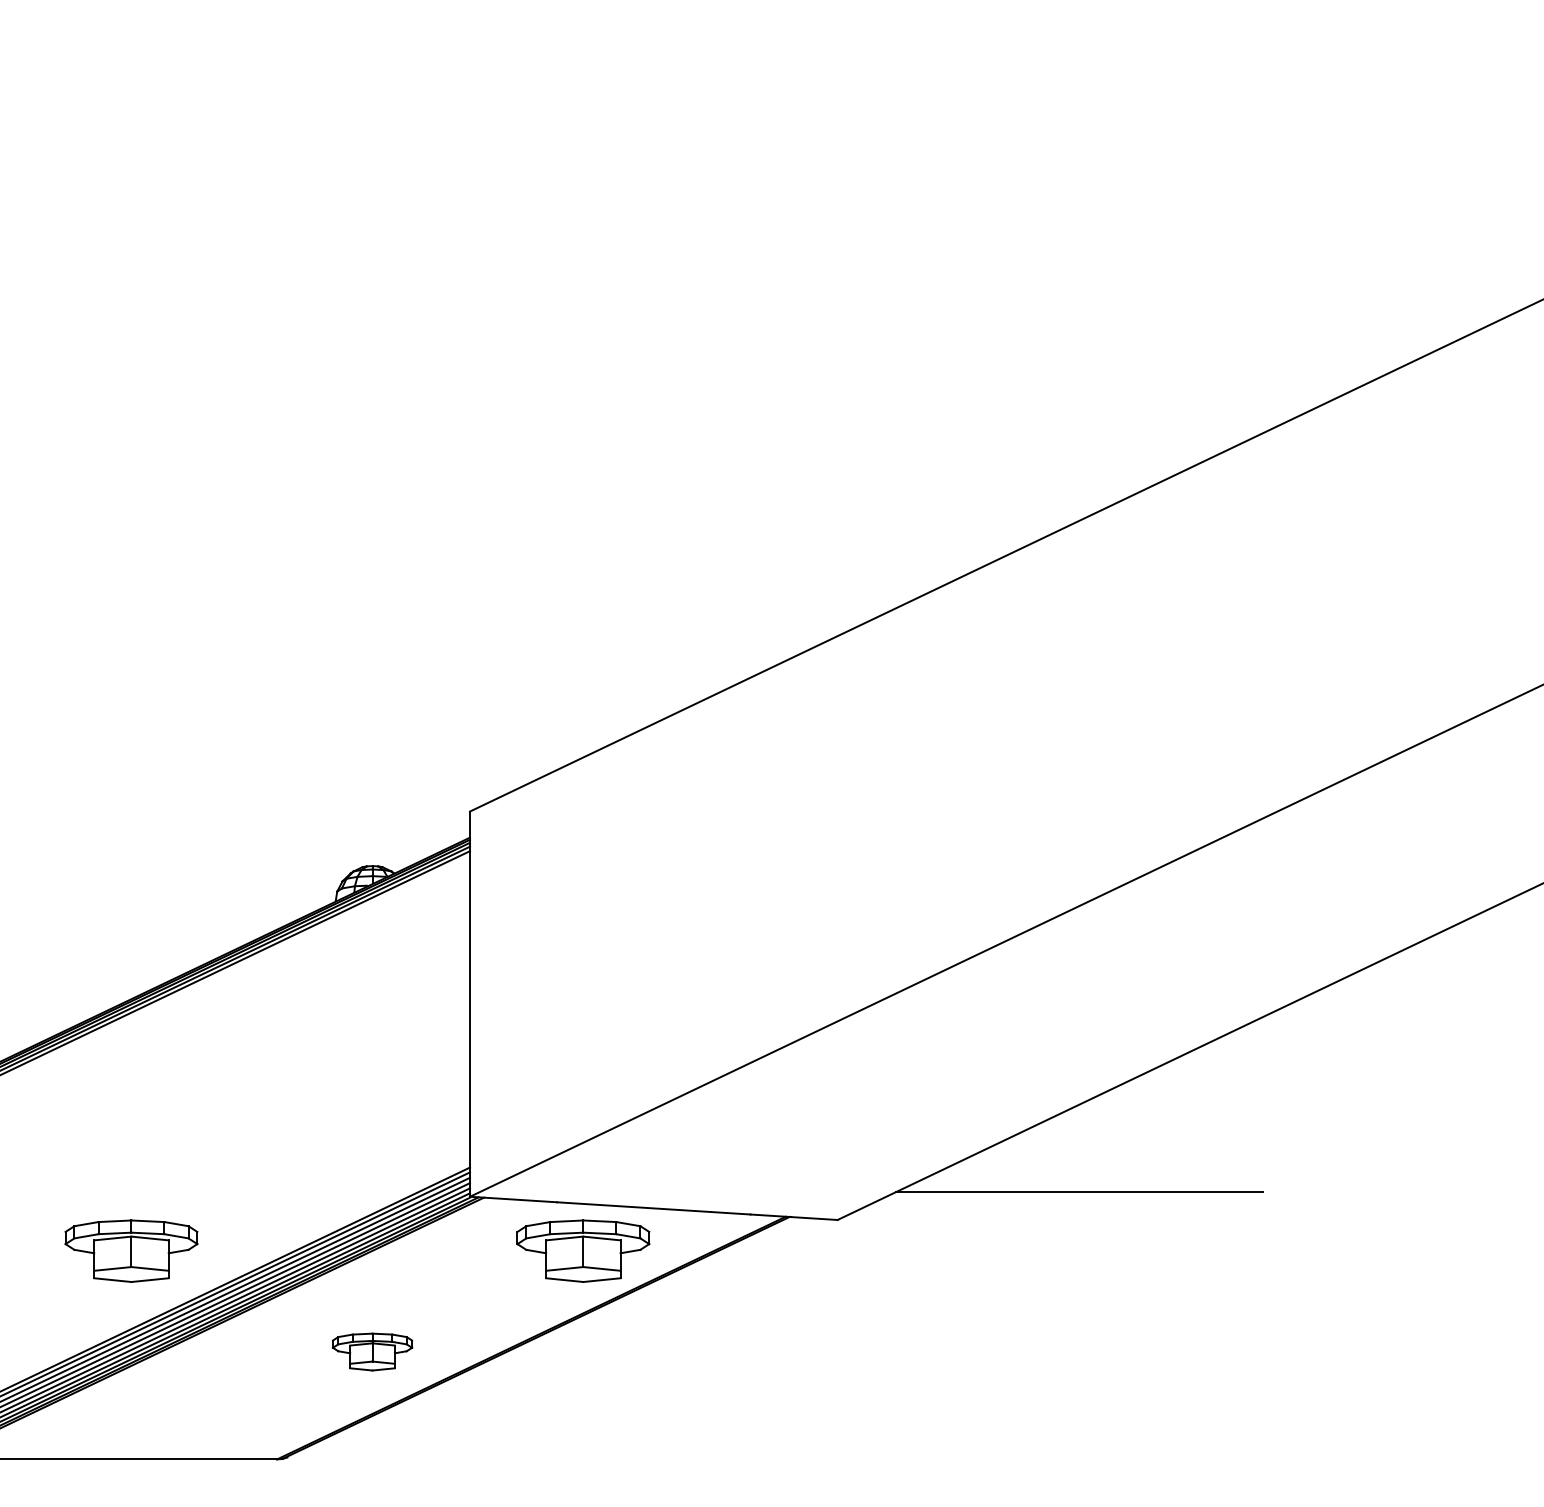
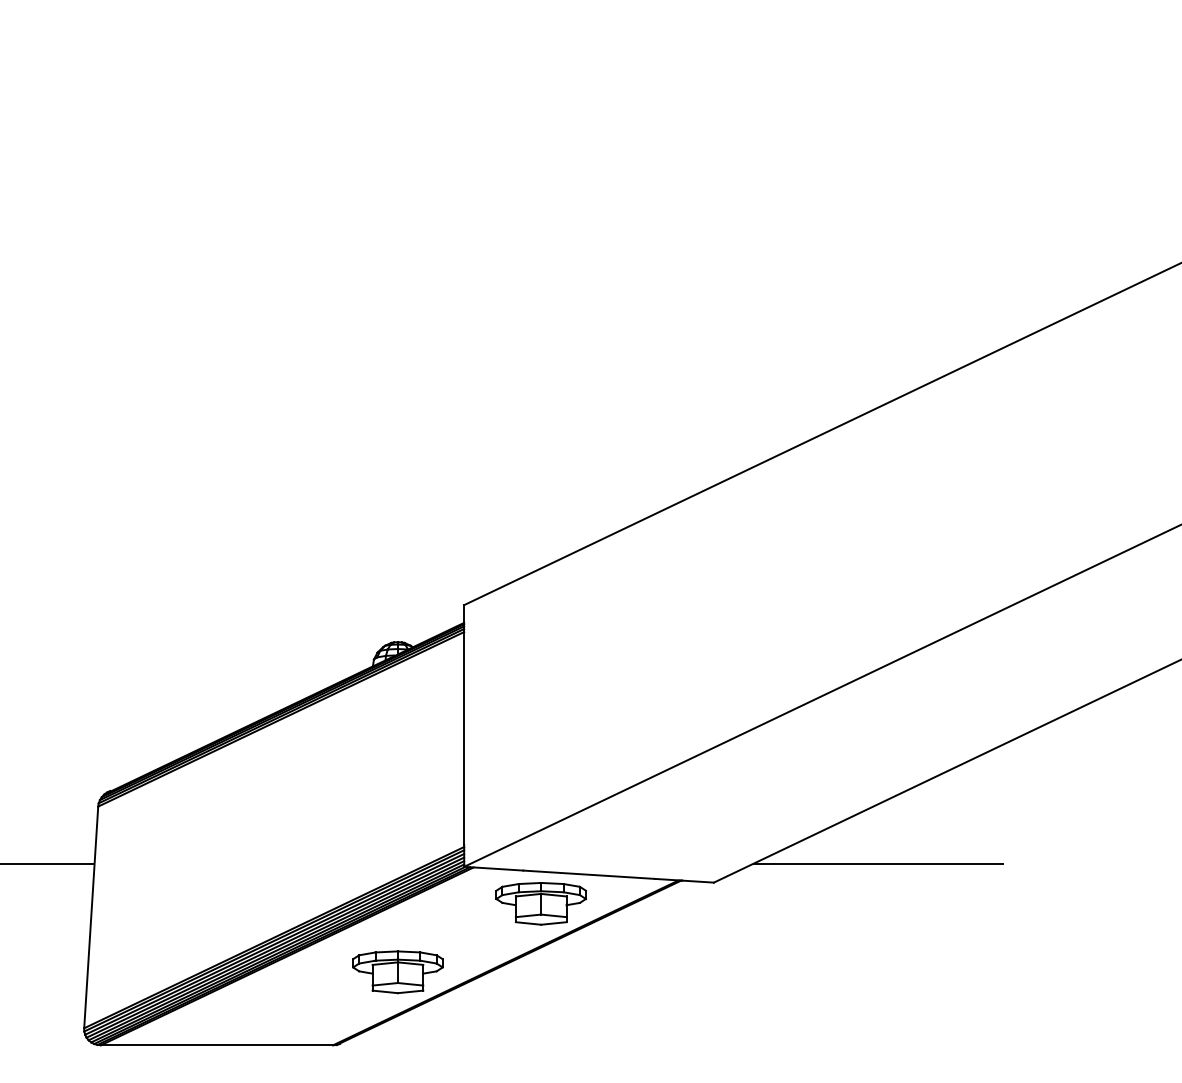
part: (130, 1250) -> (233, 903), removed
part: (371, 1352) -> (397, 972), size x1.67

